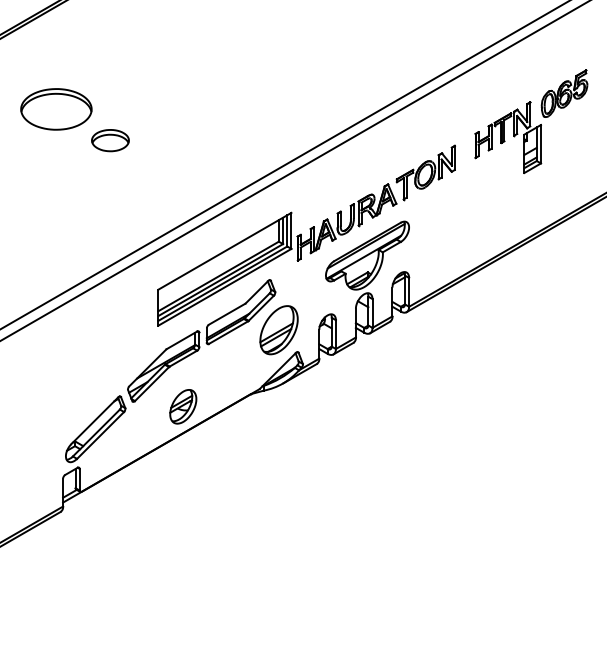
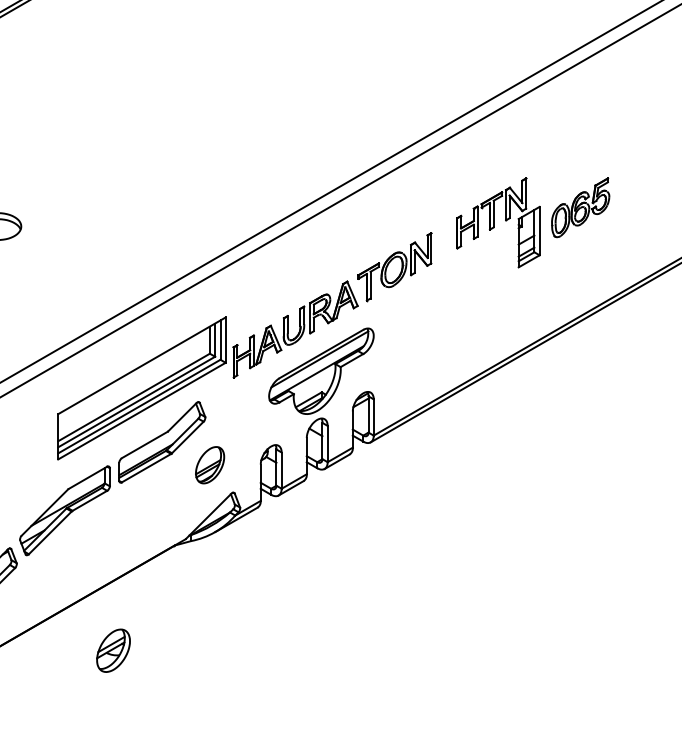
part: (564, 93) -> (580, 207), moved
part: (278, 330) -> (209, 465), size x0.6
part: (183, 406) -> (113, 650), moved

